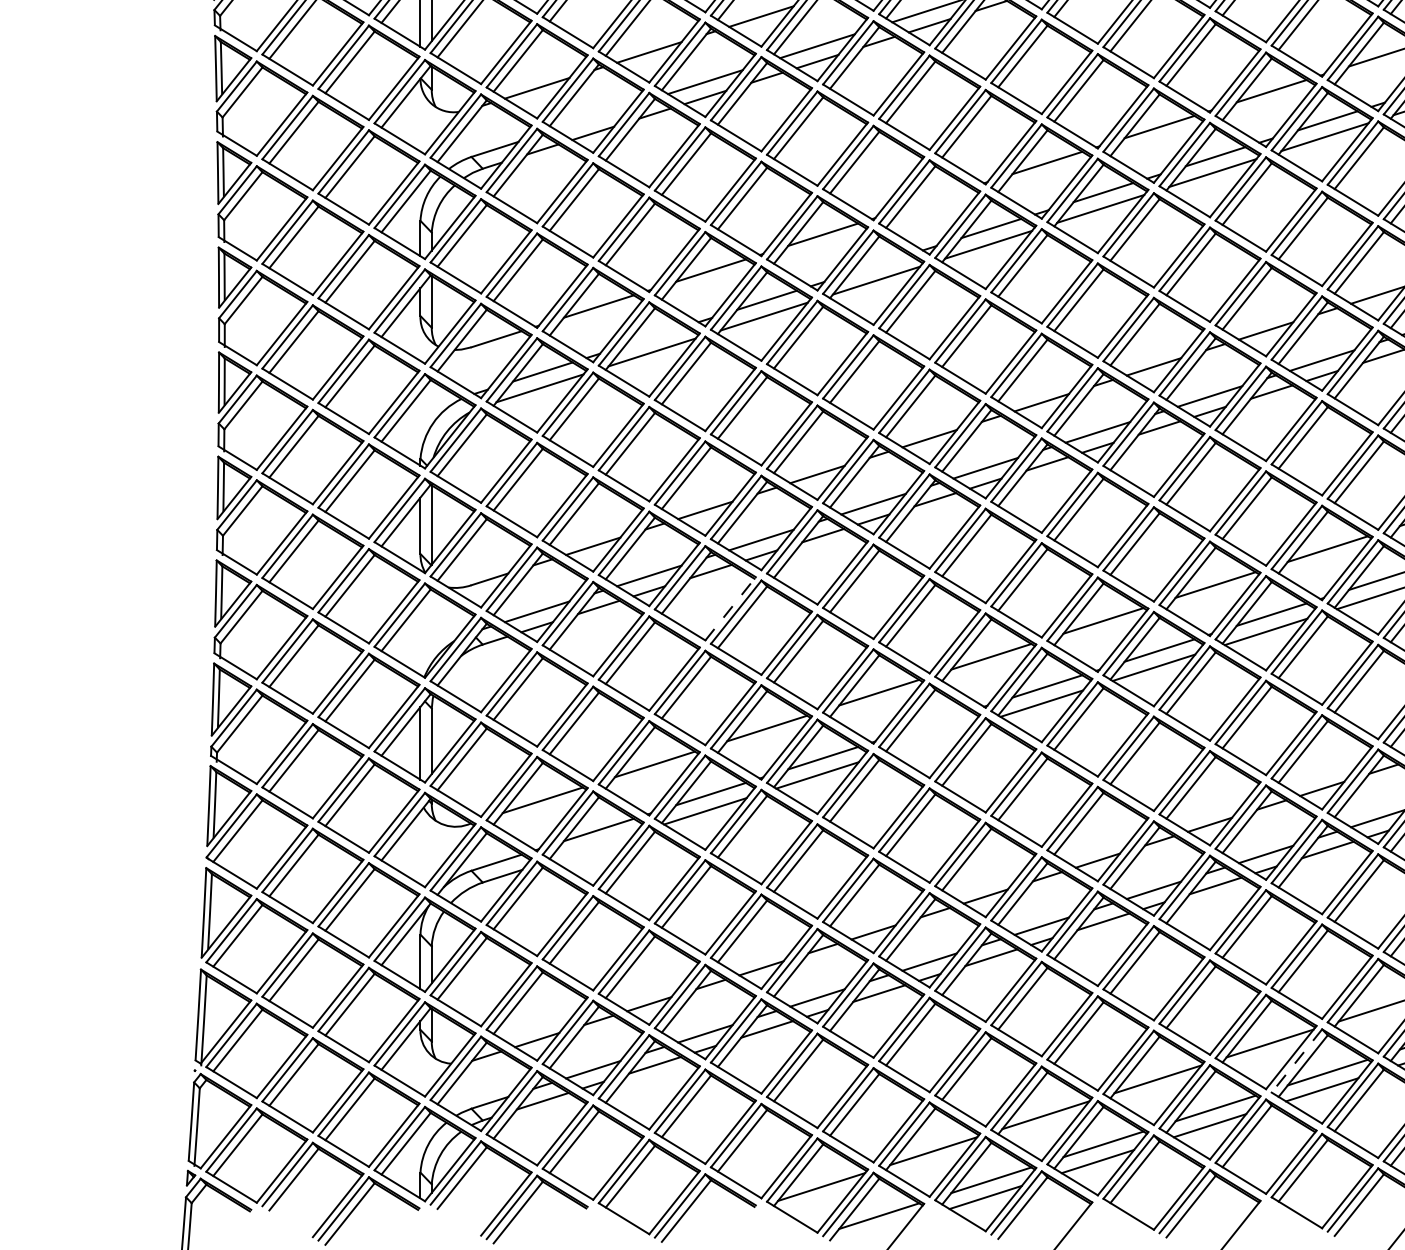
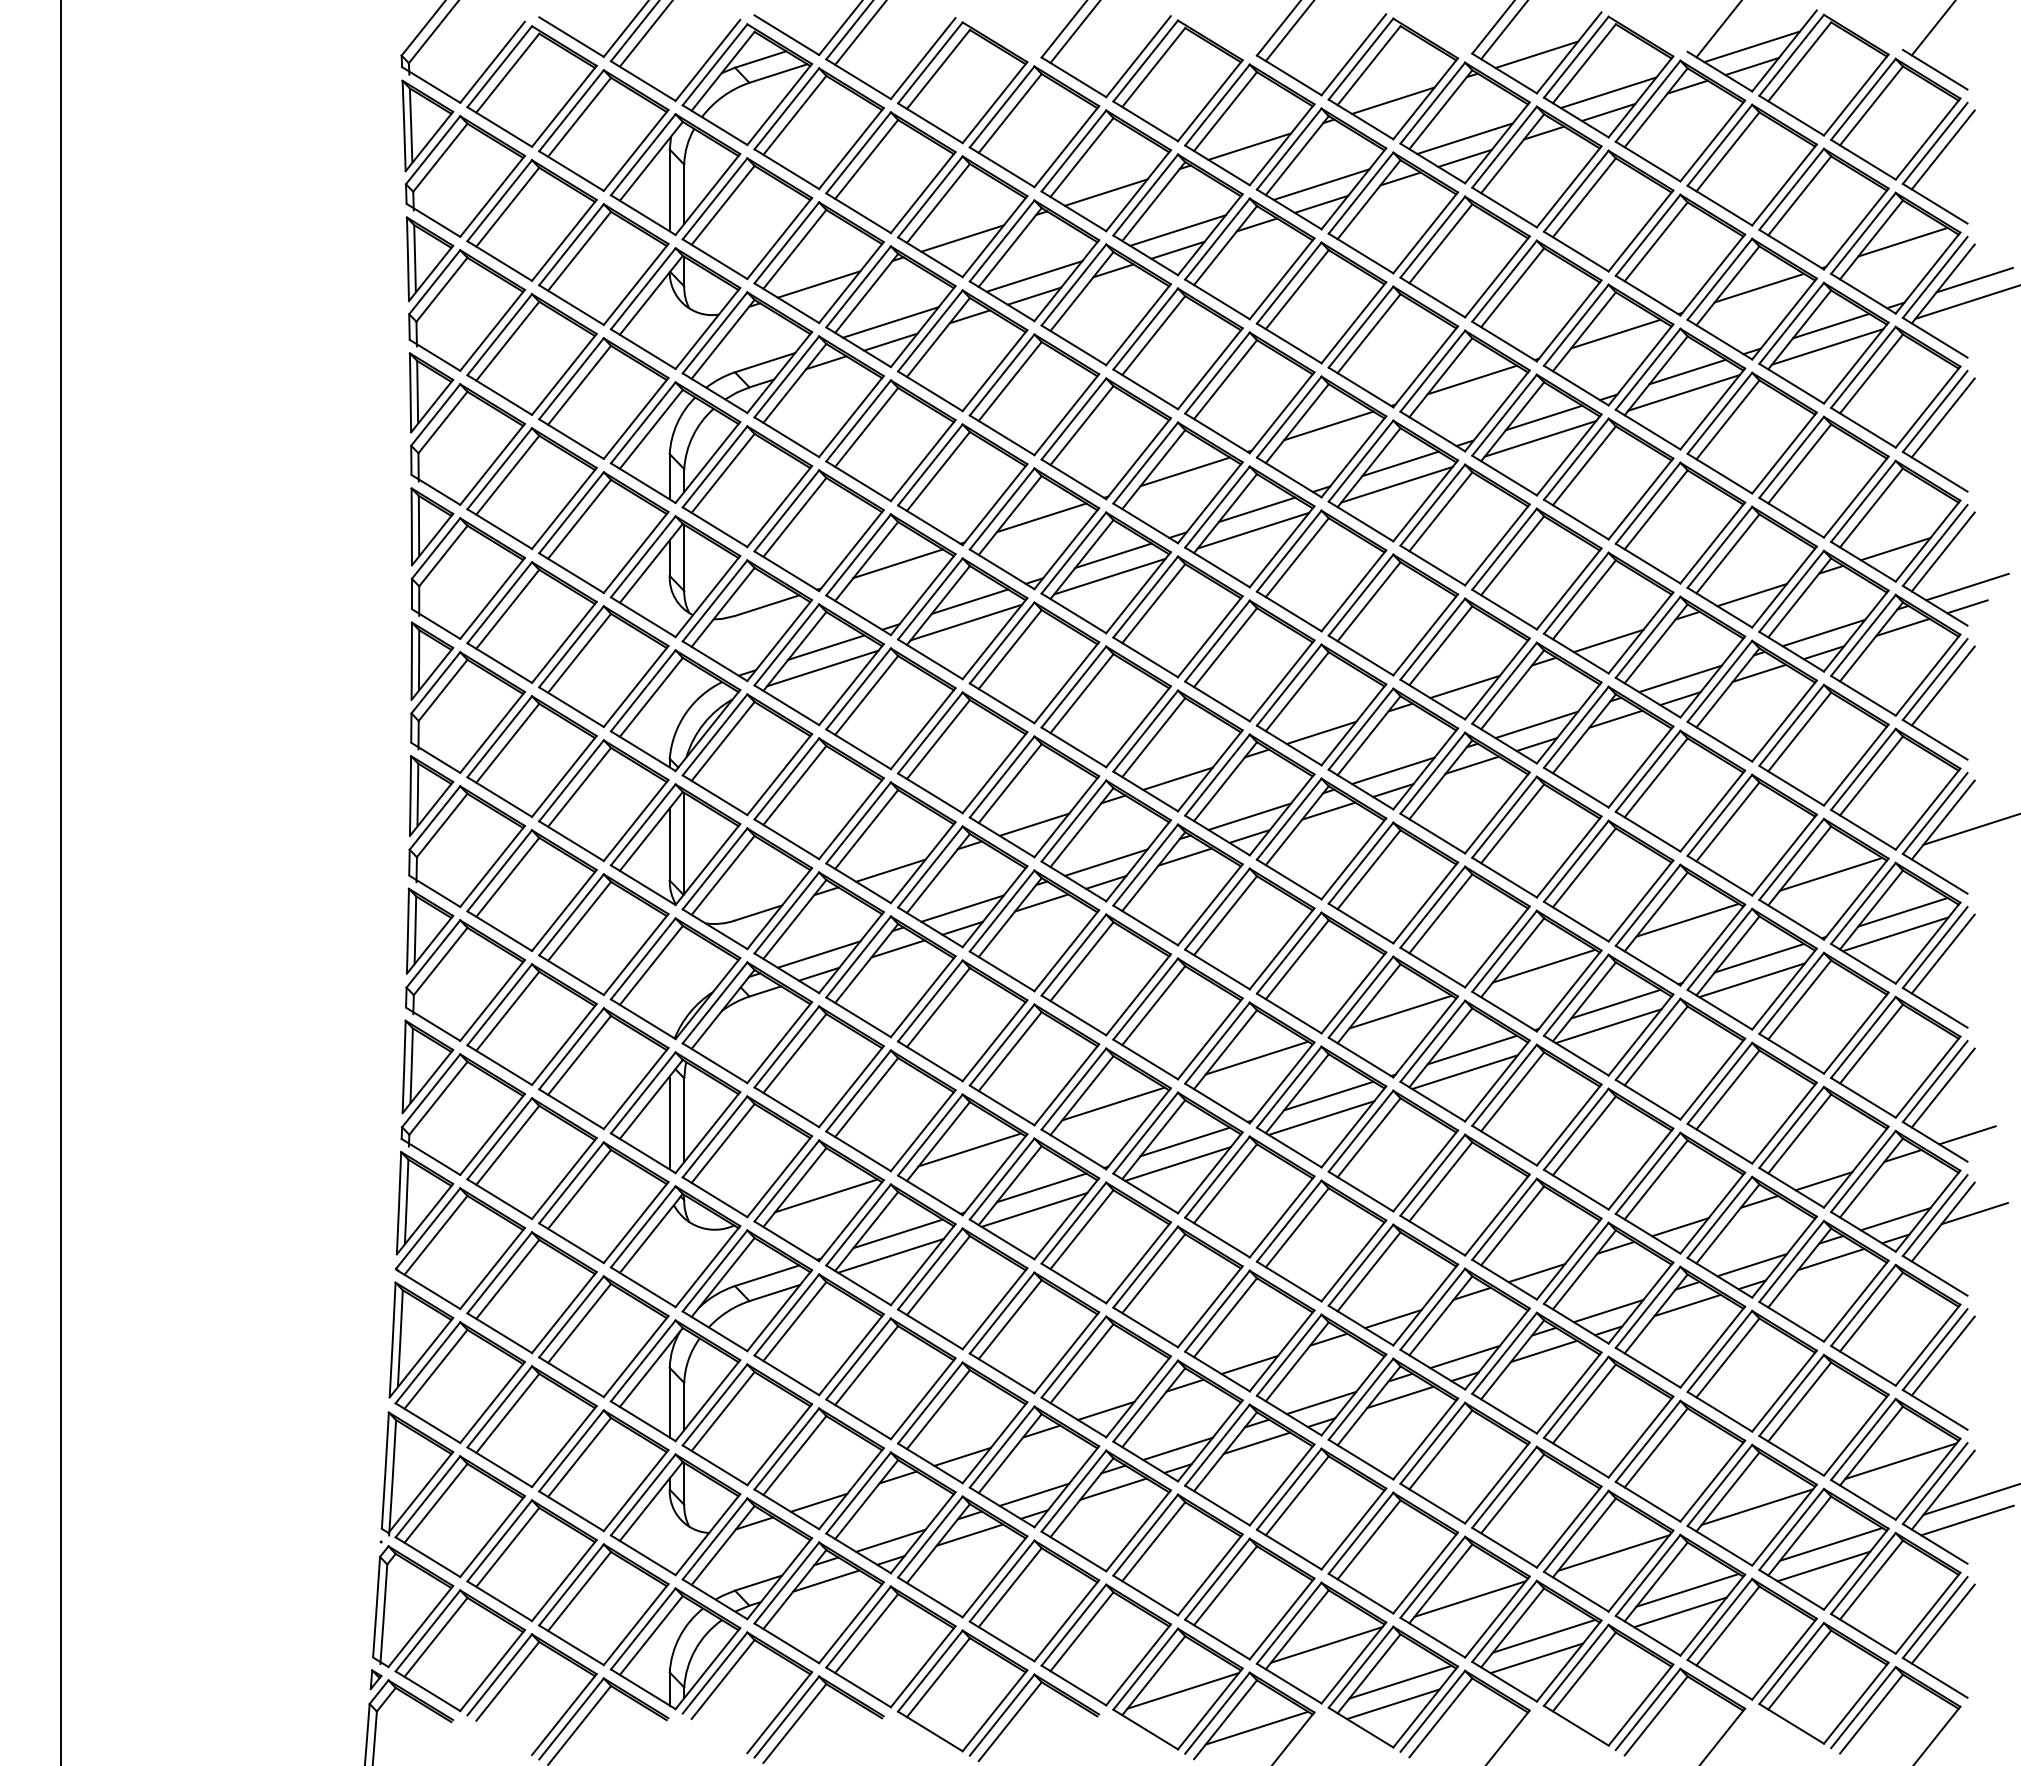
line: (592, 118) -> (890, 322), added
line: (935, 198) -> (1328, 425), added
line: (878, 264) -> (1256, 509), added
line: (654, 336) -> (969, 601), added
line: (730, 608) -> (1066, 950), dashed -> solid
line: (935, 721) -> (1328, 1095), added
line: (929, 739) -> (1321, 1117), added
line: (592, 846) -> (890, 1255), added
line: (1296, 1060) -> (1791, 1529), dashed -> solid

